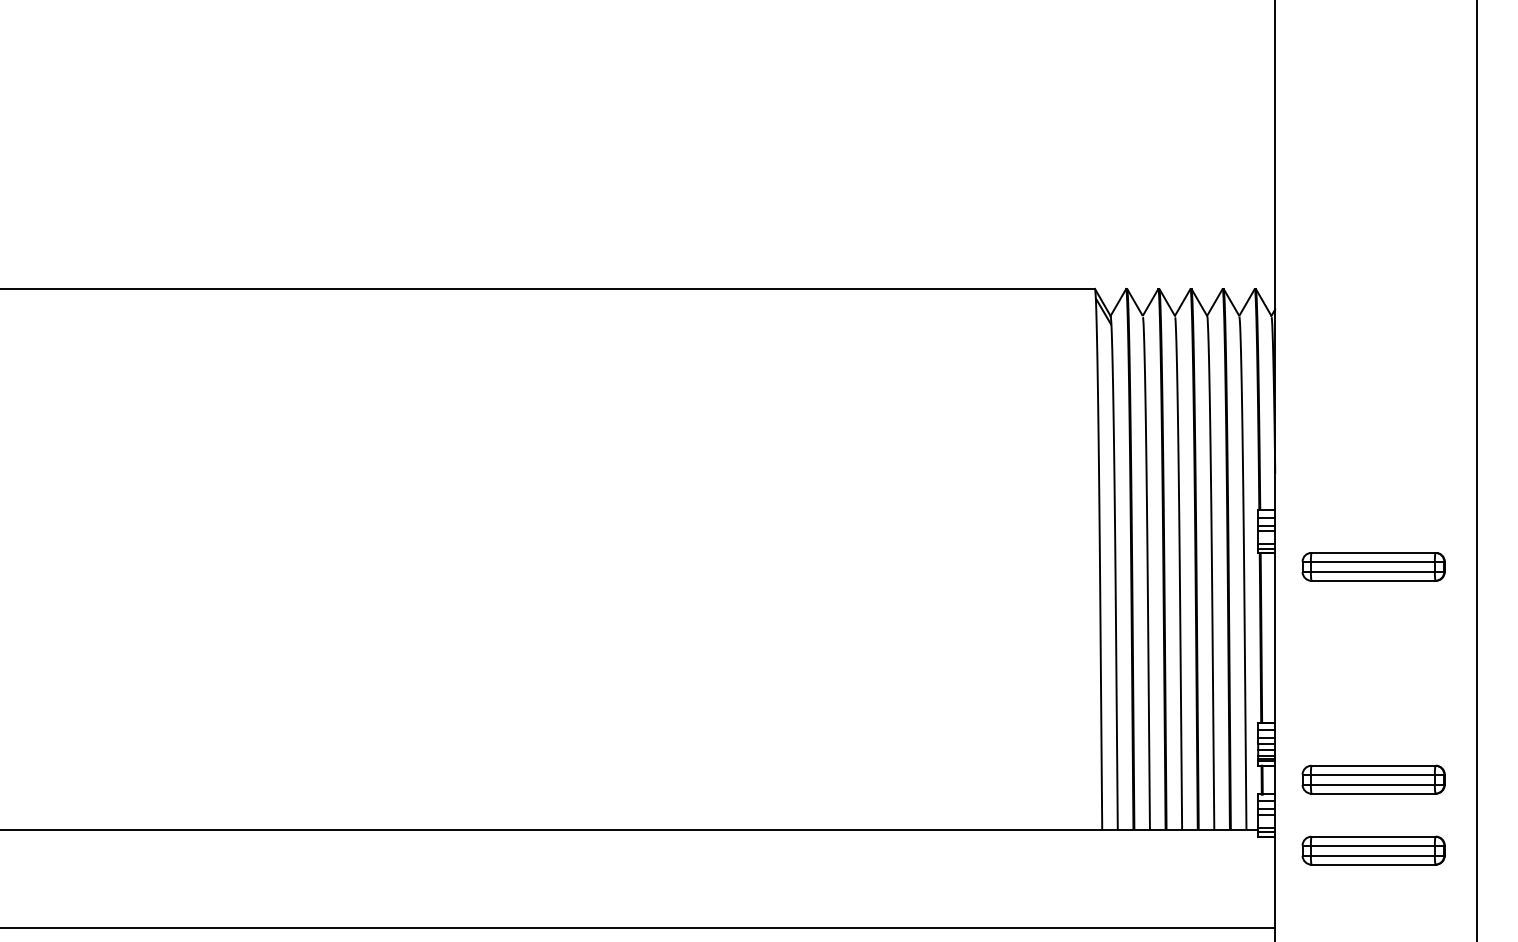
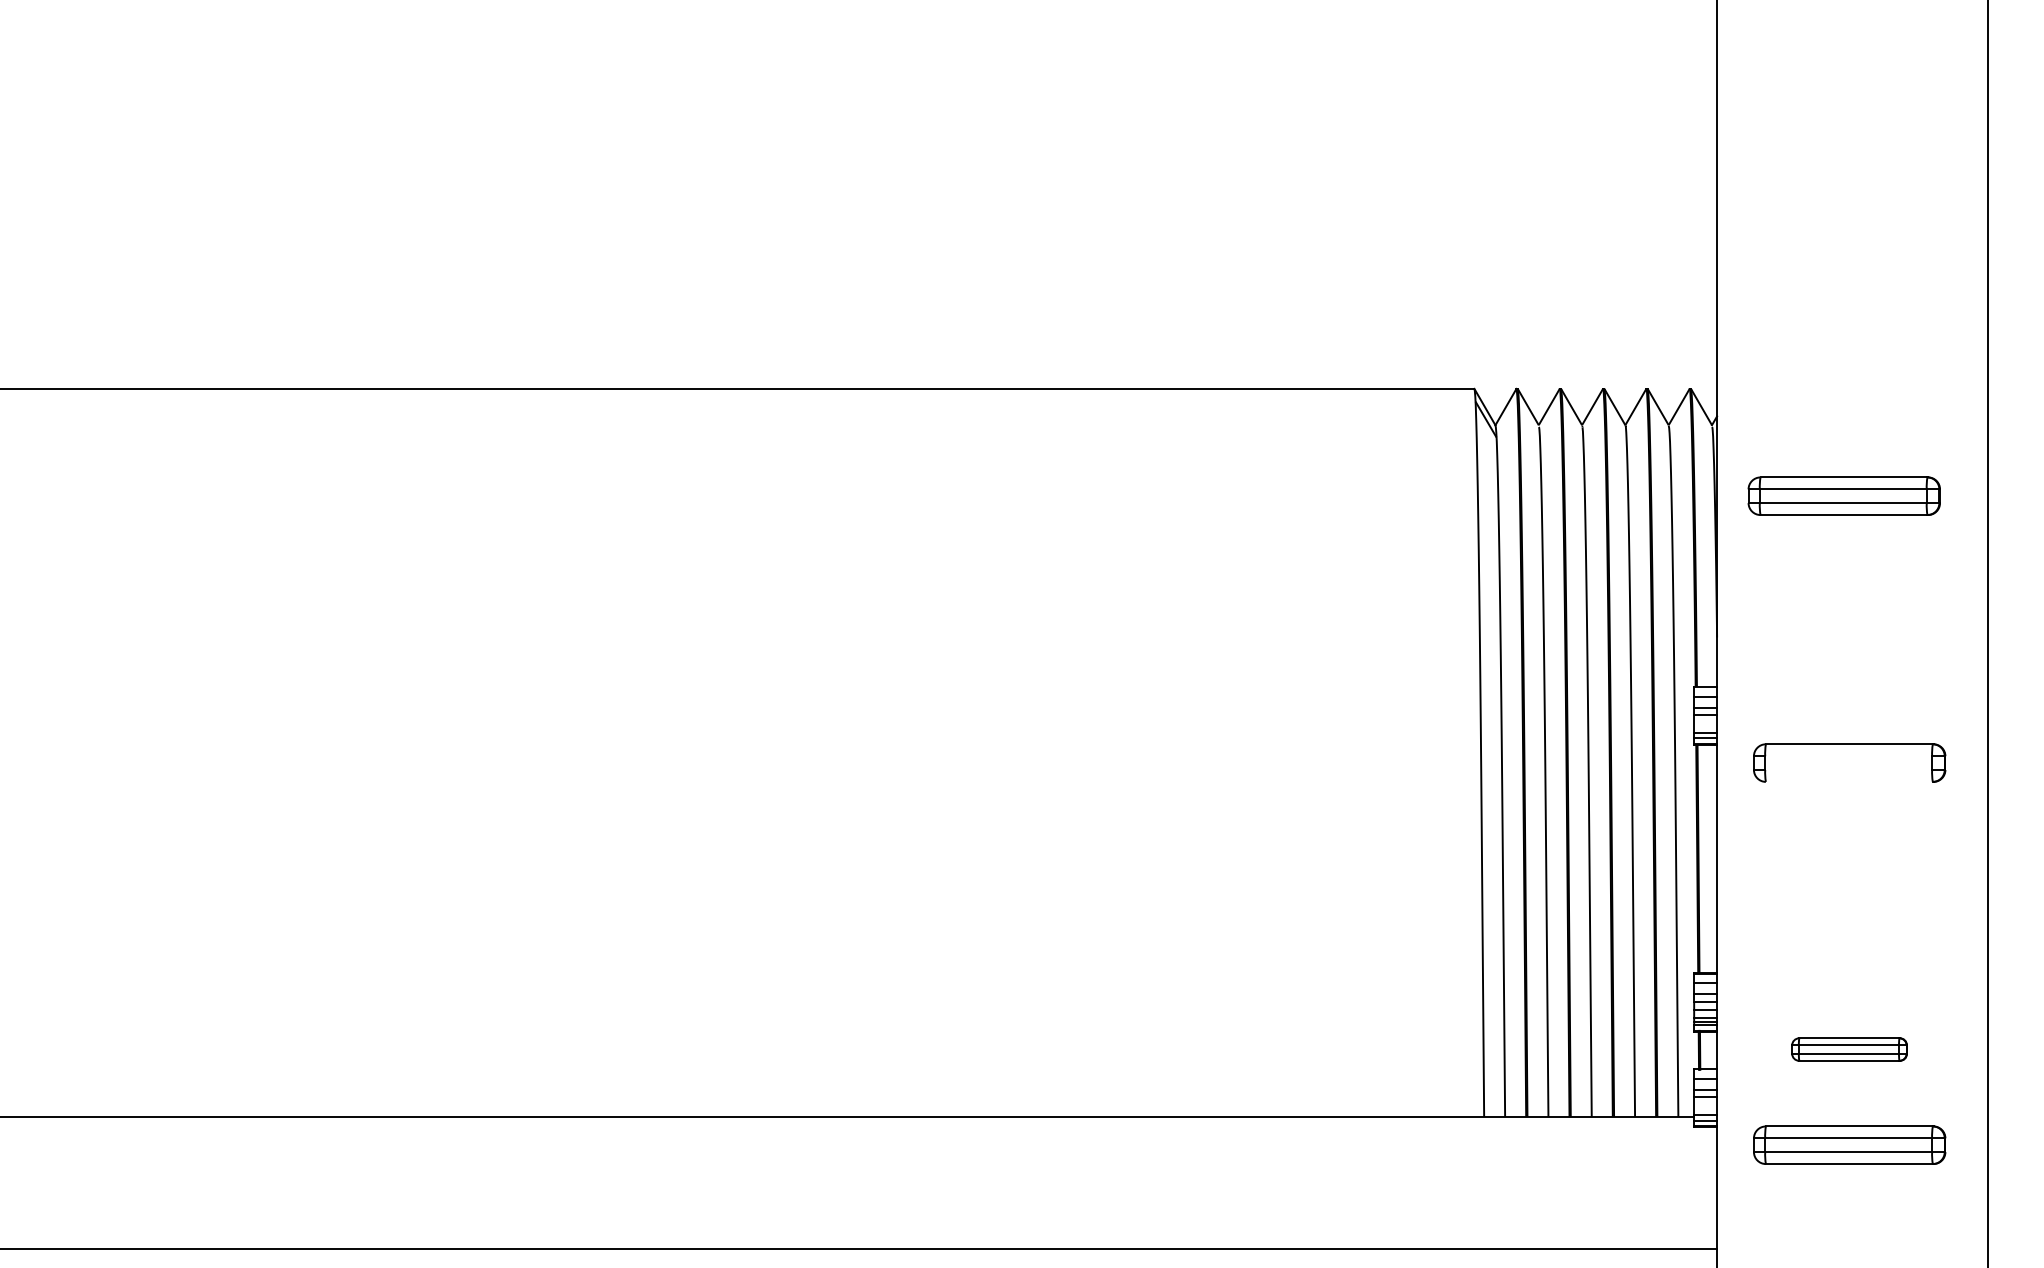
part: (1369, 368) -> (1844, 495), added
line: (1372, 561) -> (1848, 755), removed
line: (1372, 571) -> (1848, 769), removed
line: (1373, 580) -> (1849, 781), removed
part: (1373, 779) -> (1849, 1049), size x0.6

